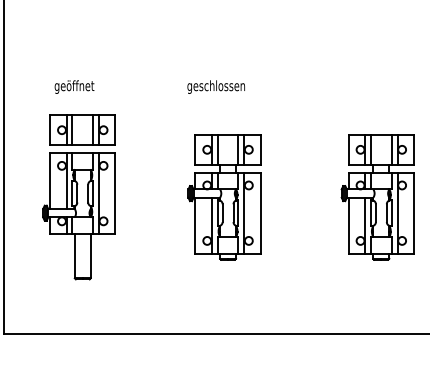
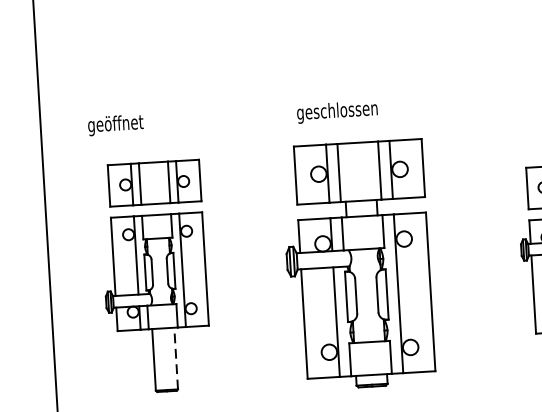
text: (74, 86) -> (115, 124), moved
part: (224, 197) -> (358, 265), size x1.4
line: (90, 255) -> (175, 357), solid -> dashed

